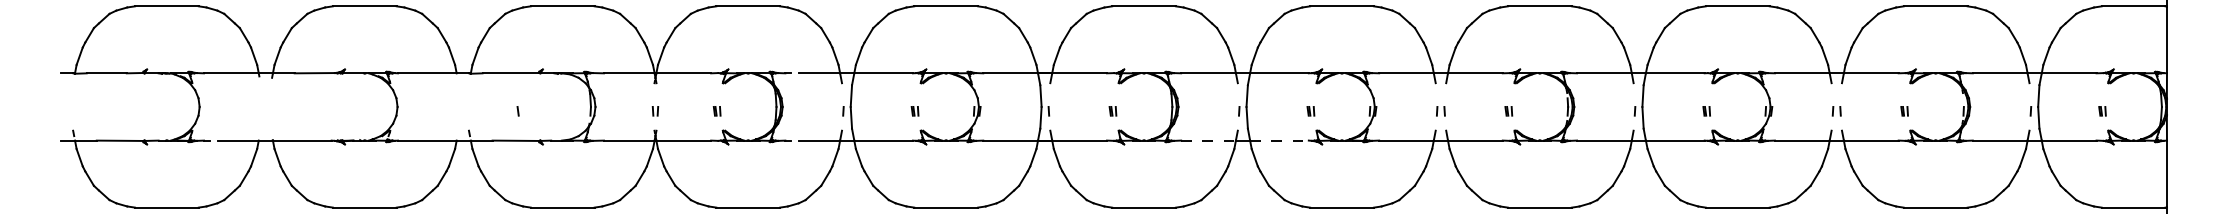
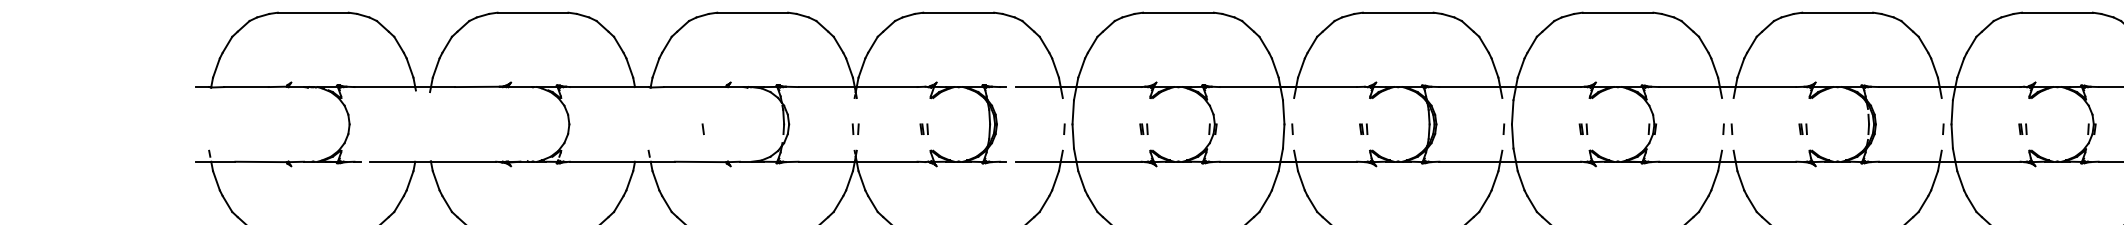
line: (1209, 140) -> (1470, 161), dashed -> solid
line: (1279, 140) -> (1548, 161), dashed -> solid

